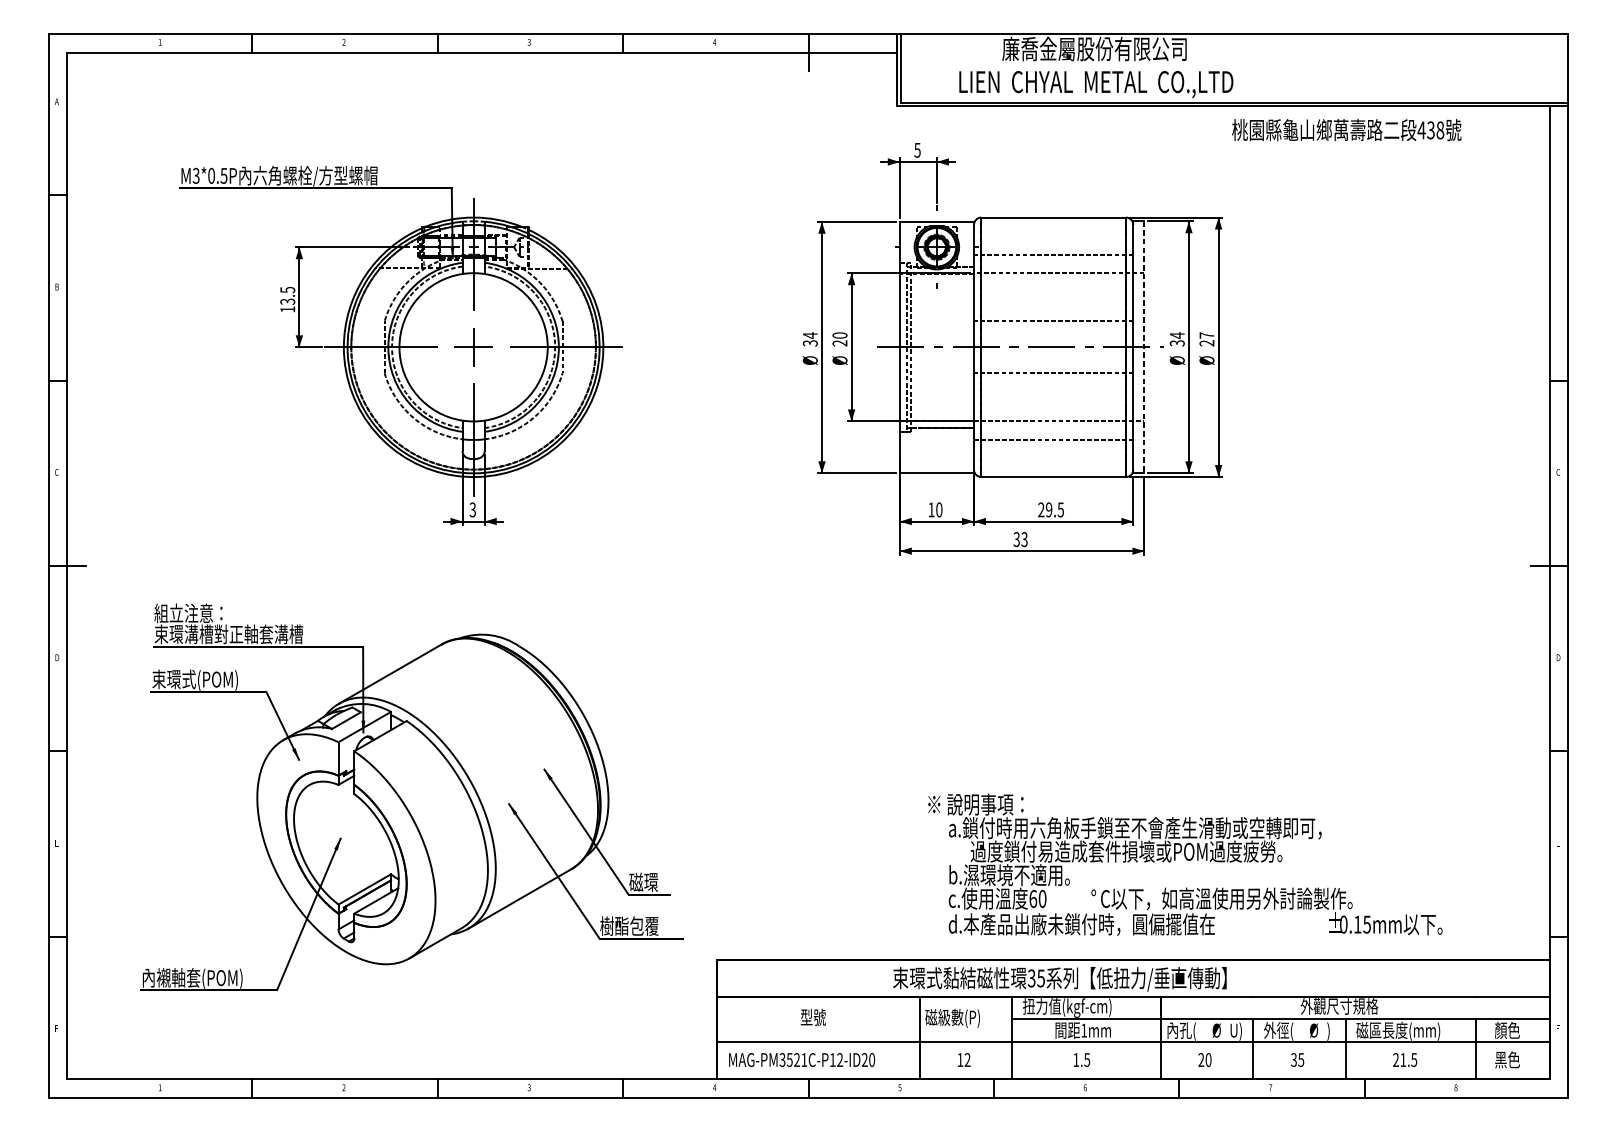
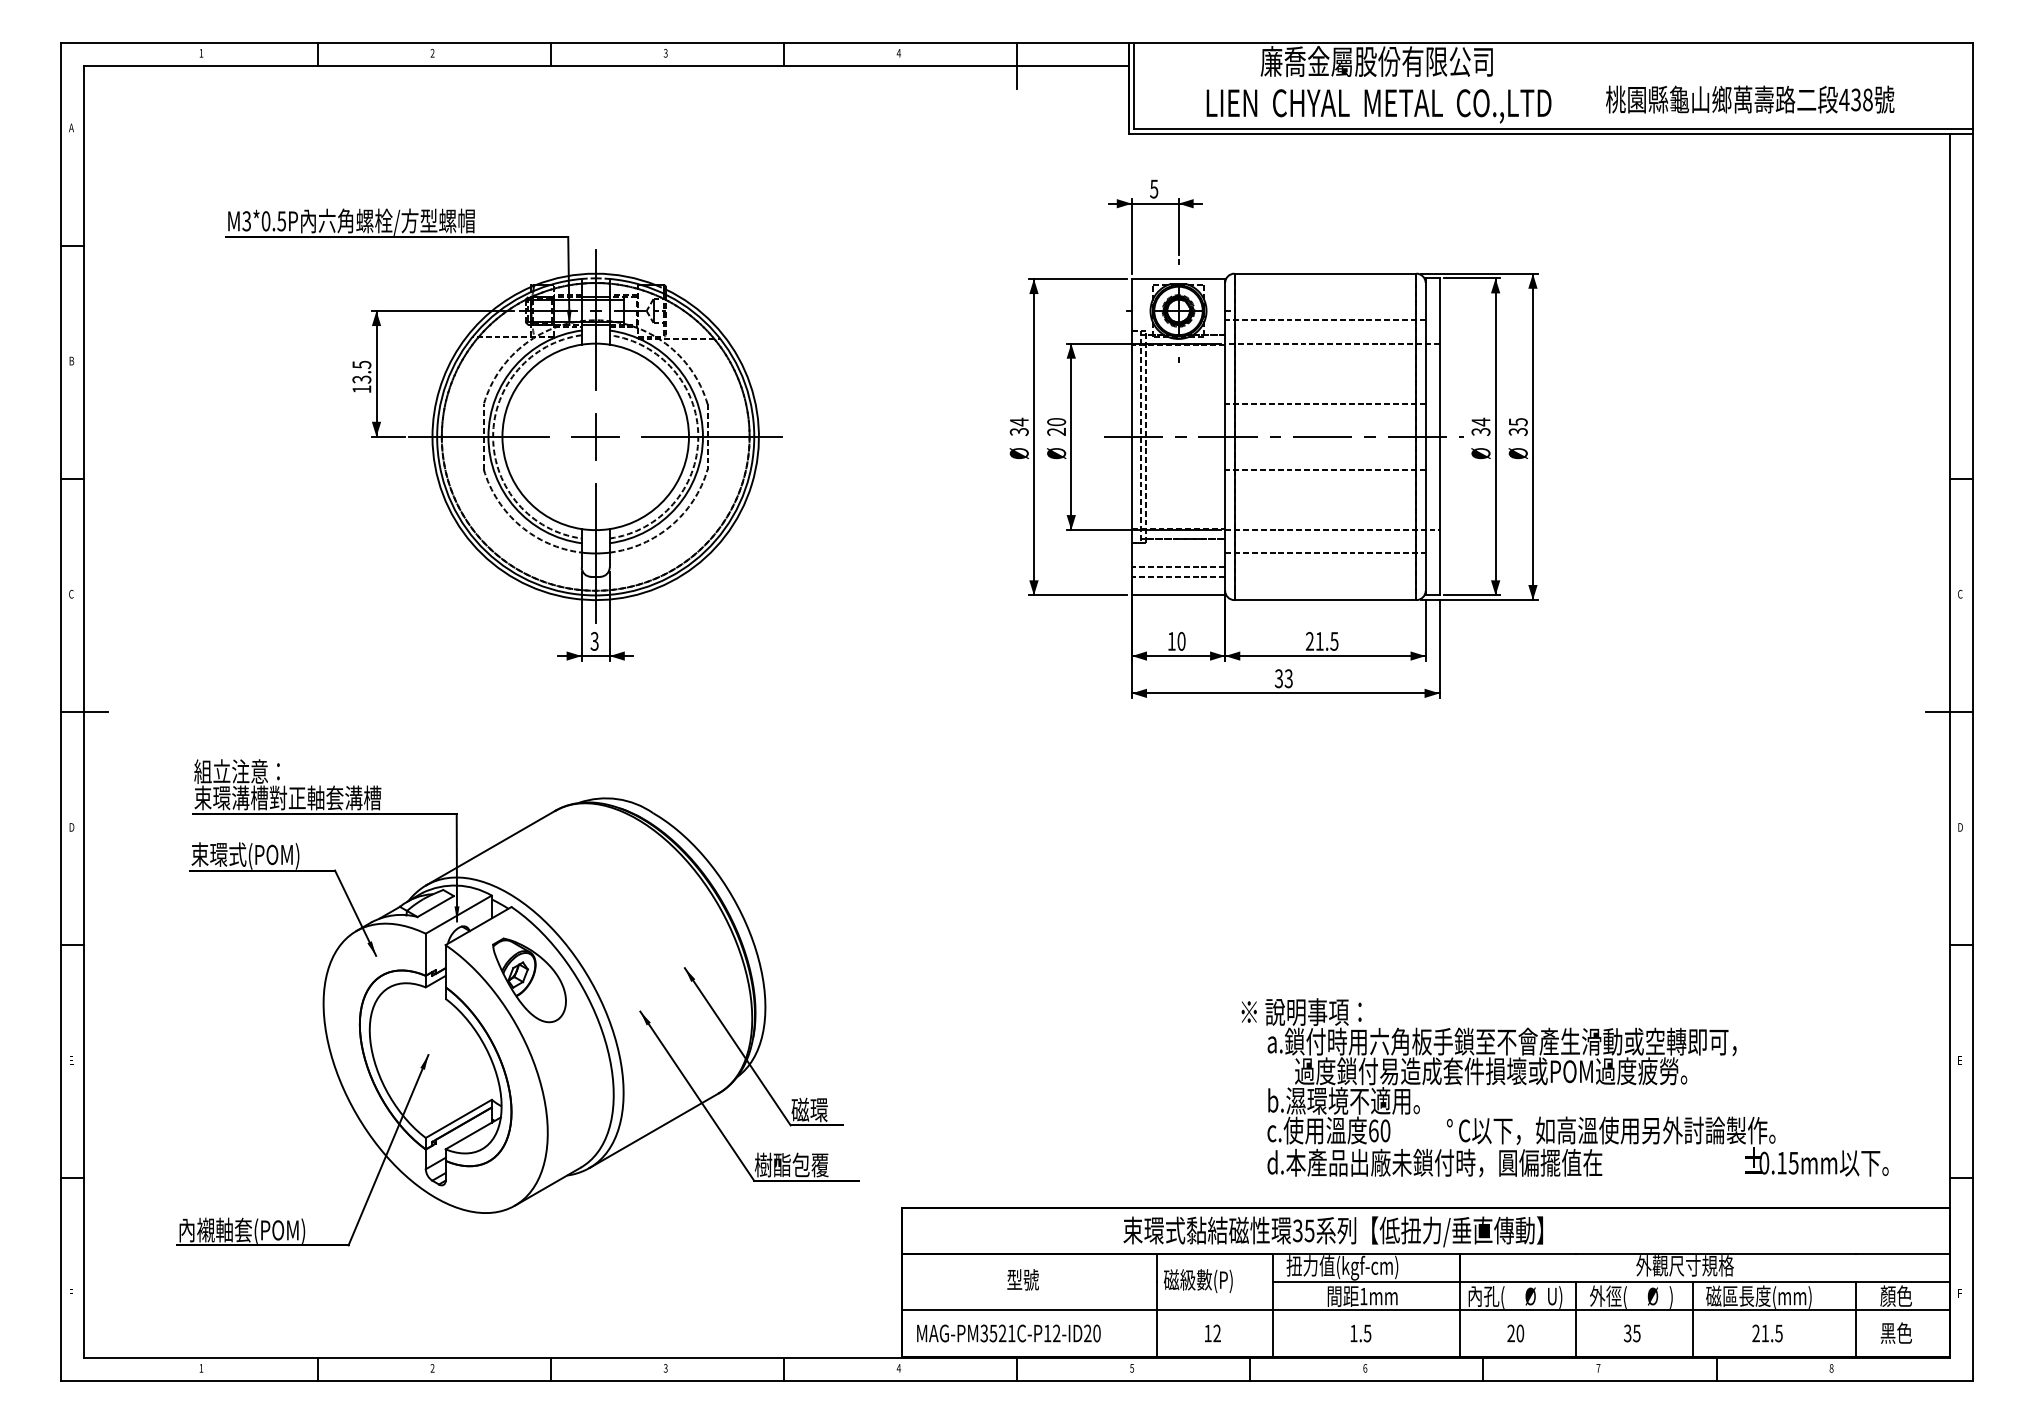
text: (1347, 129) -> (1750, 99), moved
text: (1207, 339) -> (1518, 427), 27 -> 35
line: (1144, 347) -> (1439, 436), dashed -> solid
line: (936, 451) -> (1178, 567), added
line: (936, 458) -> (1178, 576), added
text: (1048, 509) -> (1319, 640), 29.5 -> 21.5
part: (420, 779) -> (529, 980), added
text: (1184, 864) -> (1564, 1087), moved

